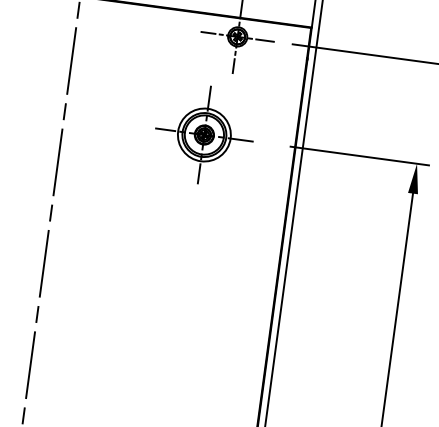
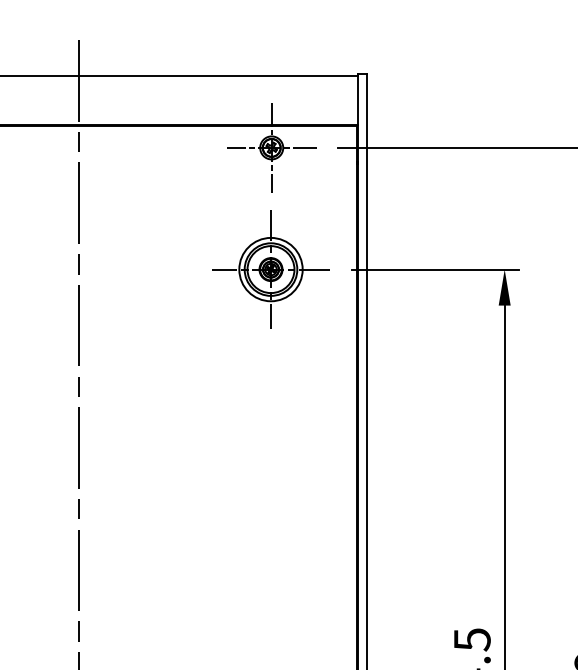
part: (204, 134) -> (270, 269), moved

